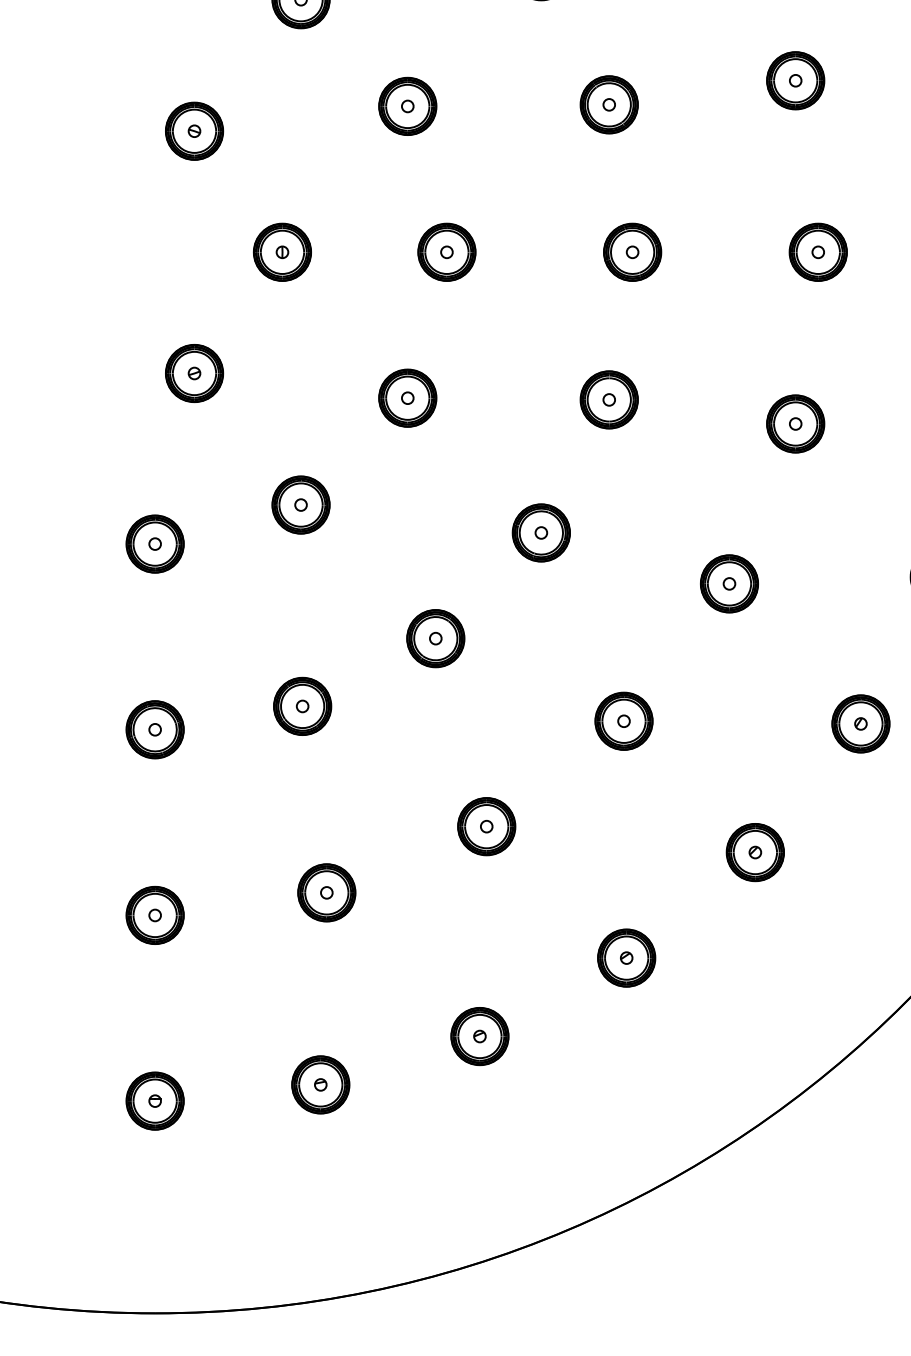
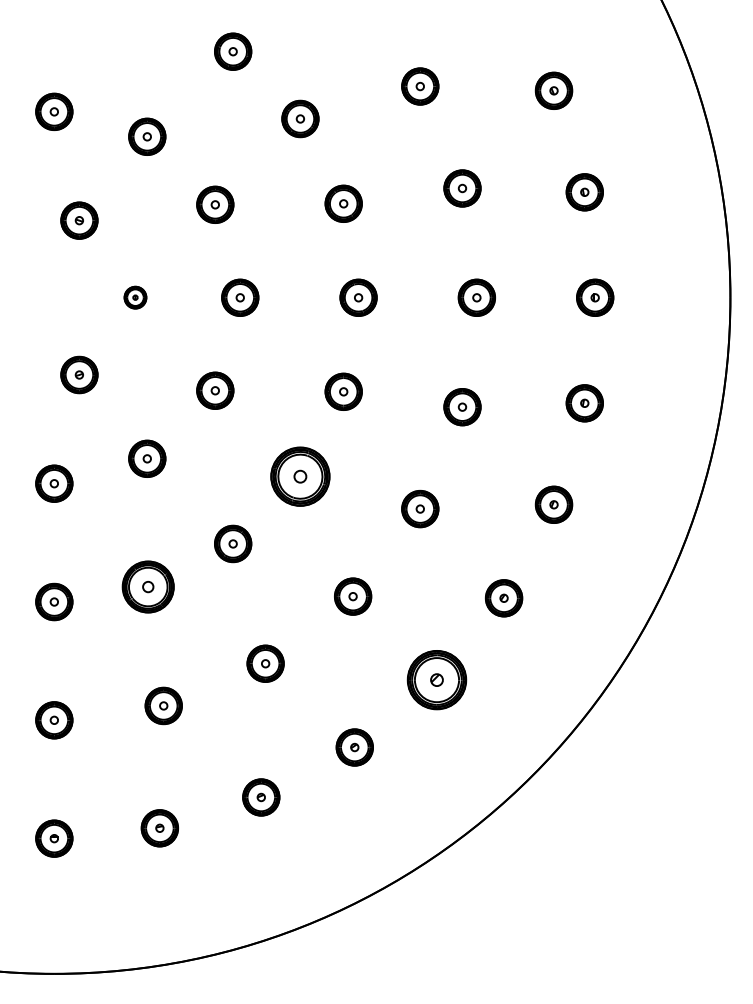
part: (282, 251) -> (135, 297), size x0.6
part: (541, 532) -> (300, 476), size x1.6
part: (302, 706) -> (148, 587), size x1.4
part: (754, 852) -> (436, 680), size x1.6

